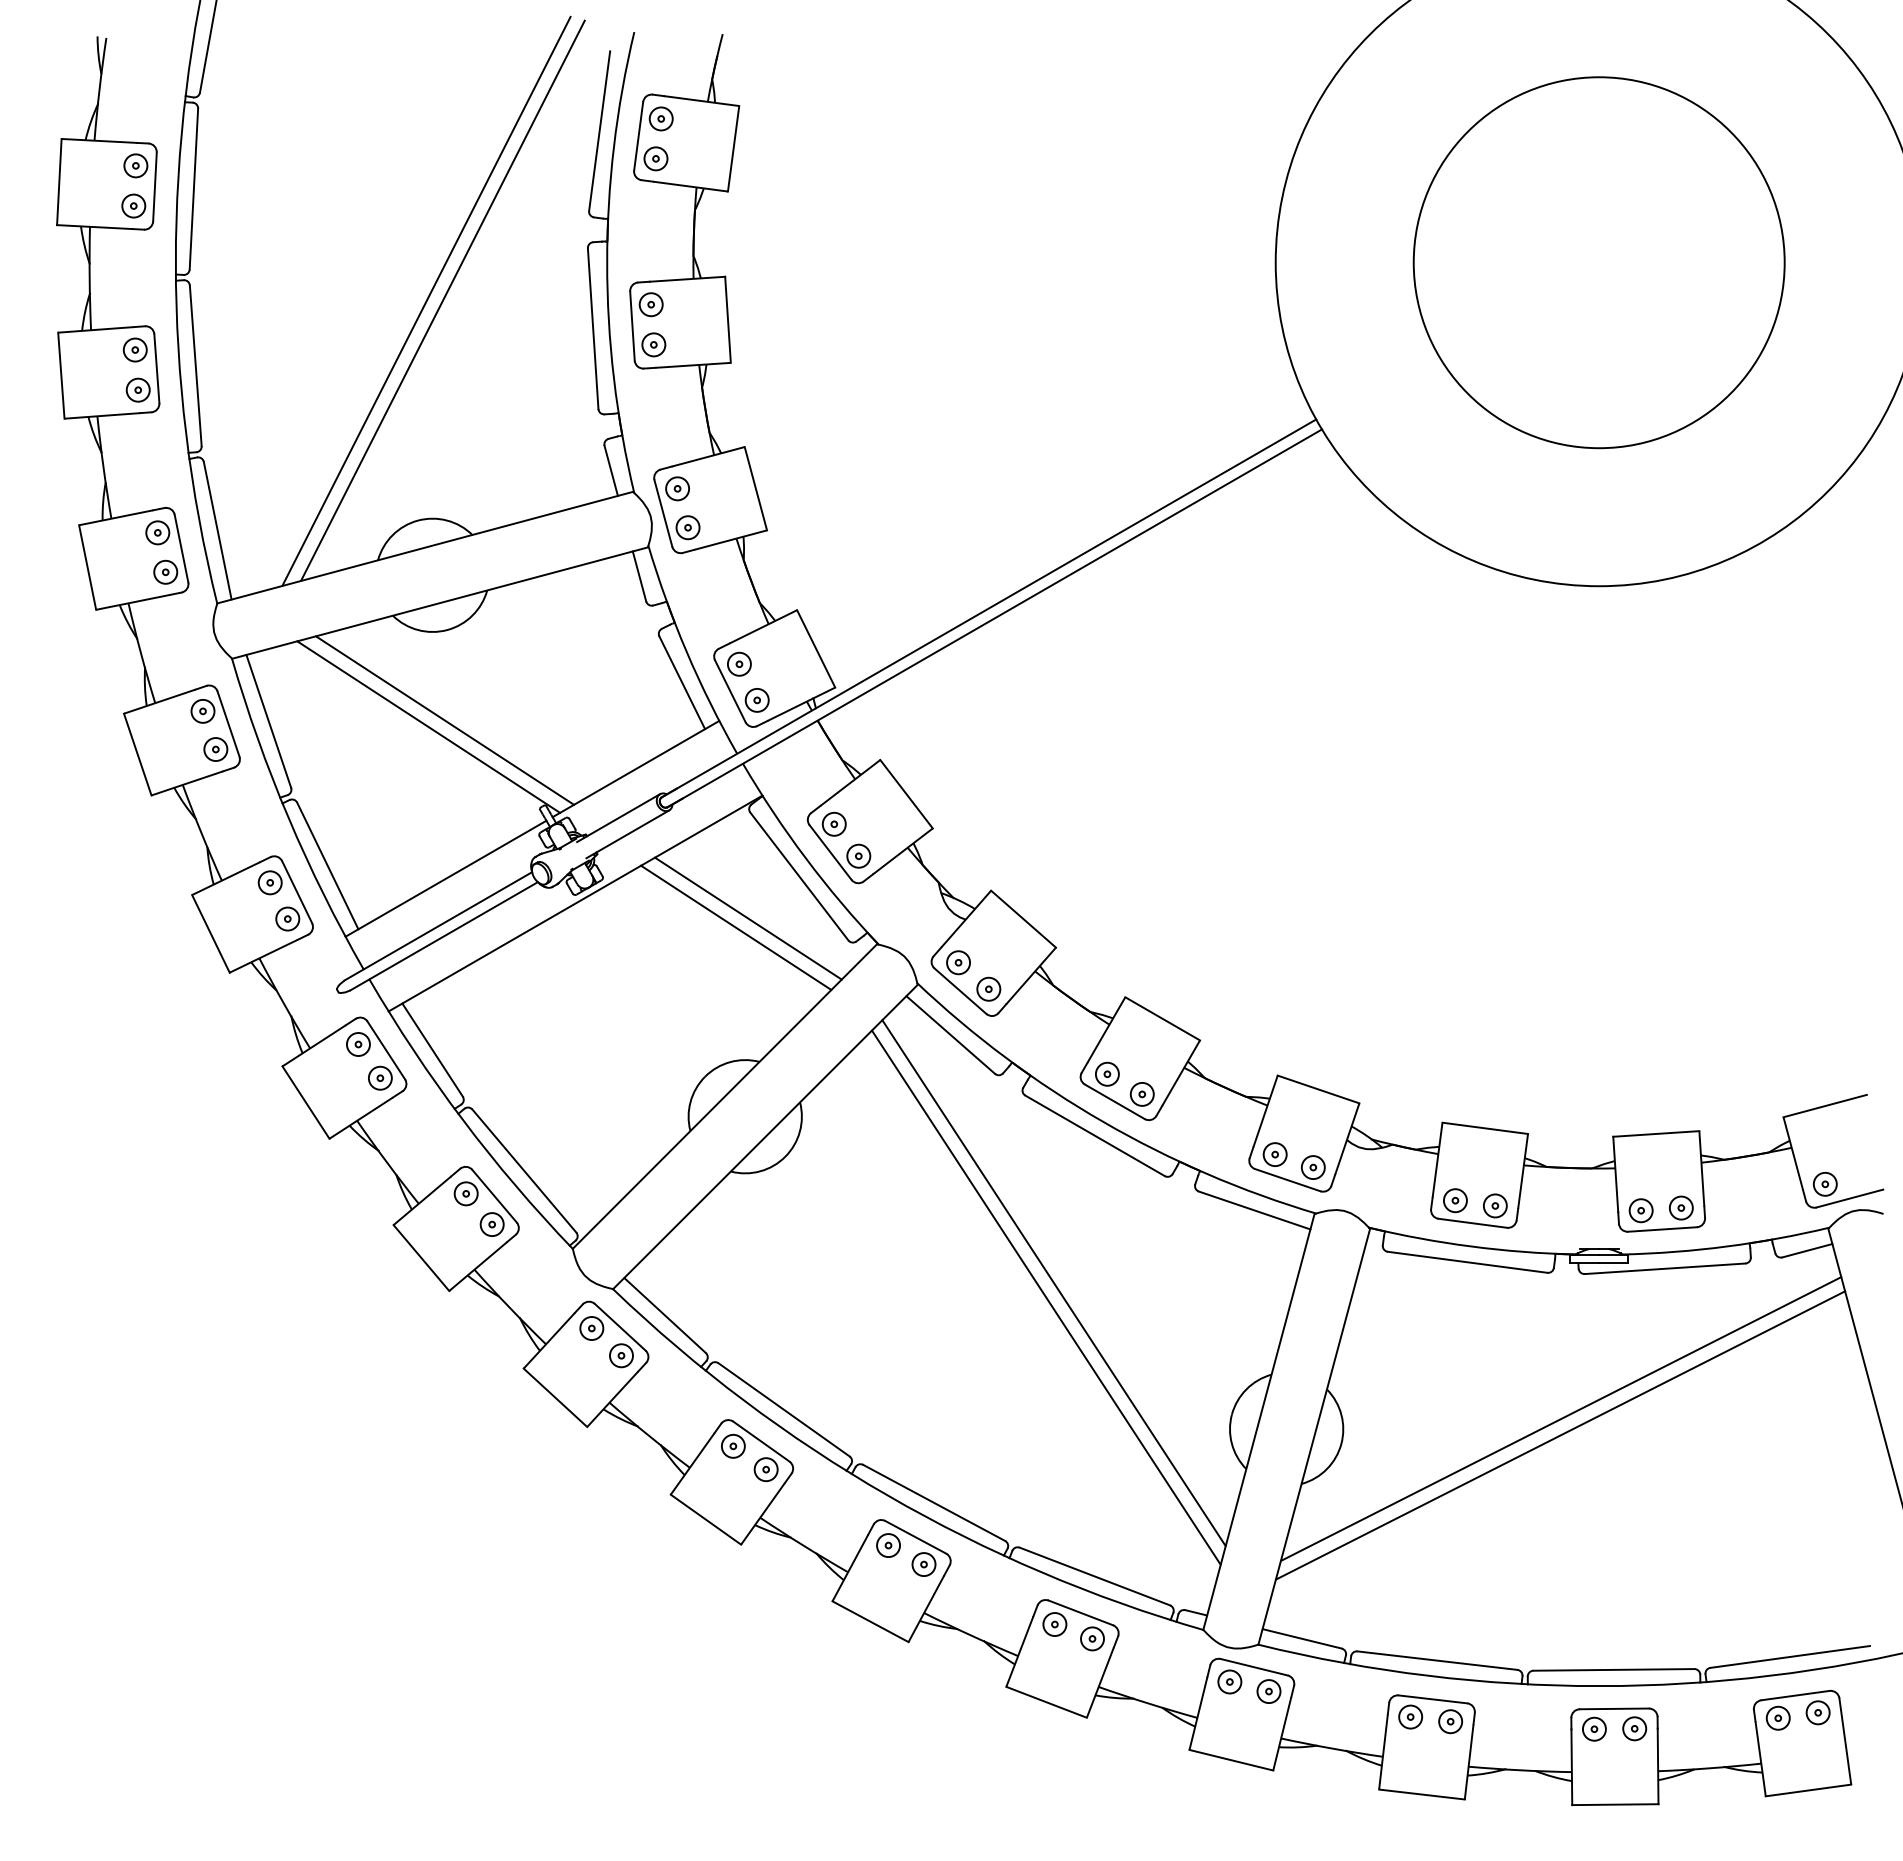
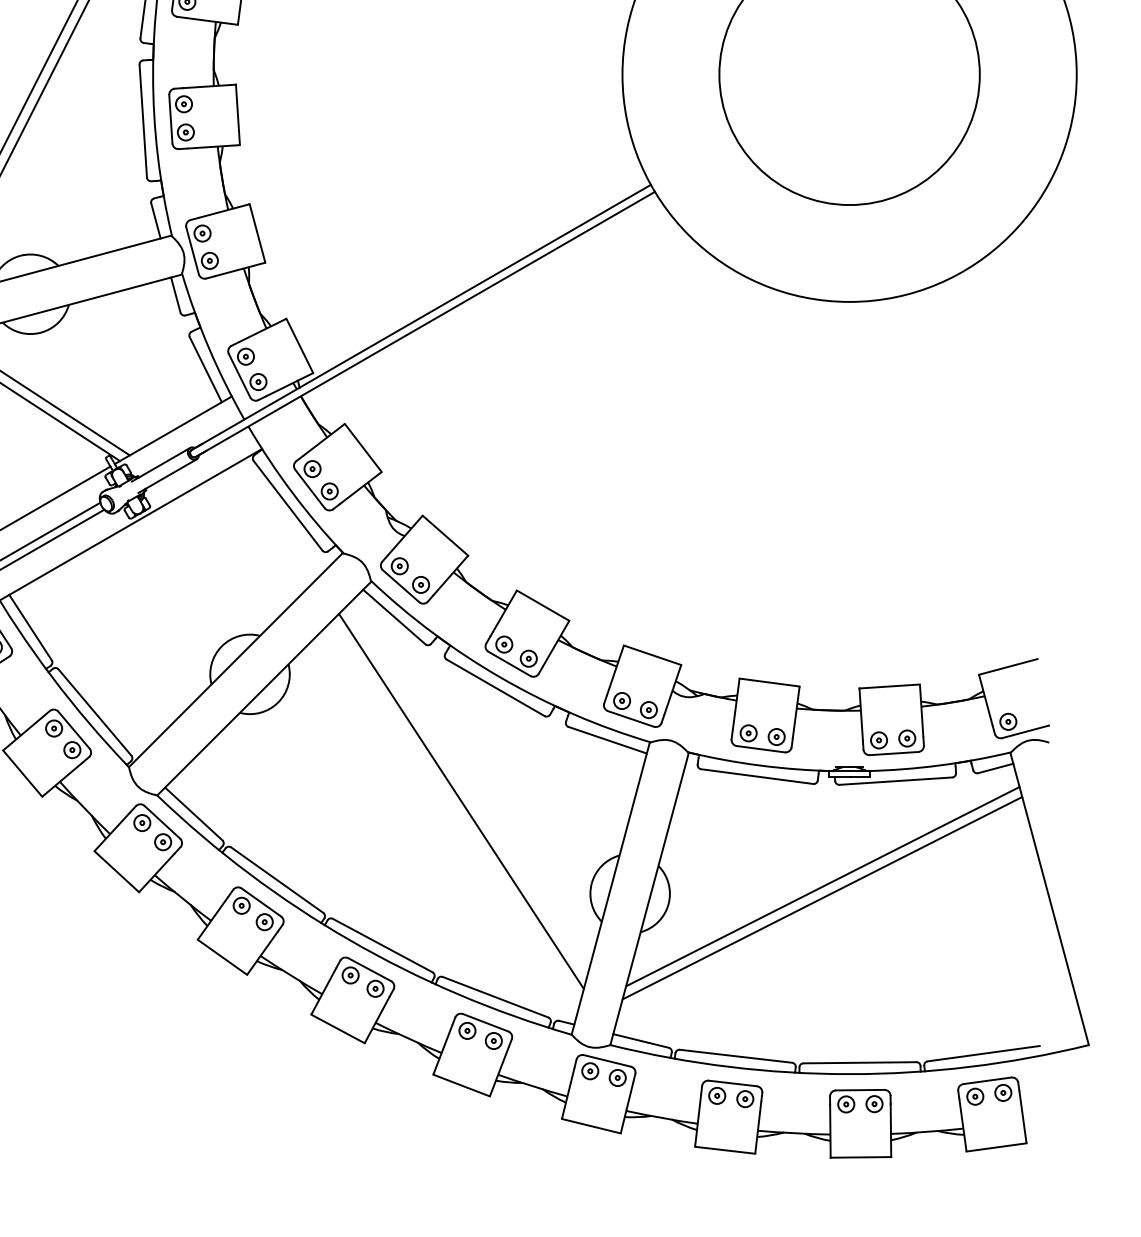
line: (748, 918) -> (252, 535), removed
line: (736, 927) -> (243, 541), removed
line: (1053, 1282) -> (466, 790), removed

